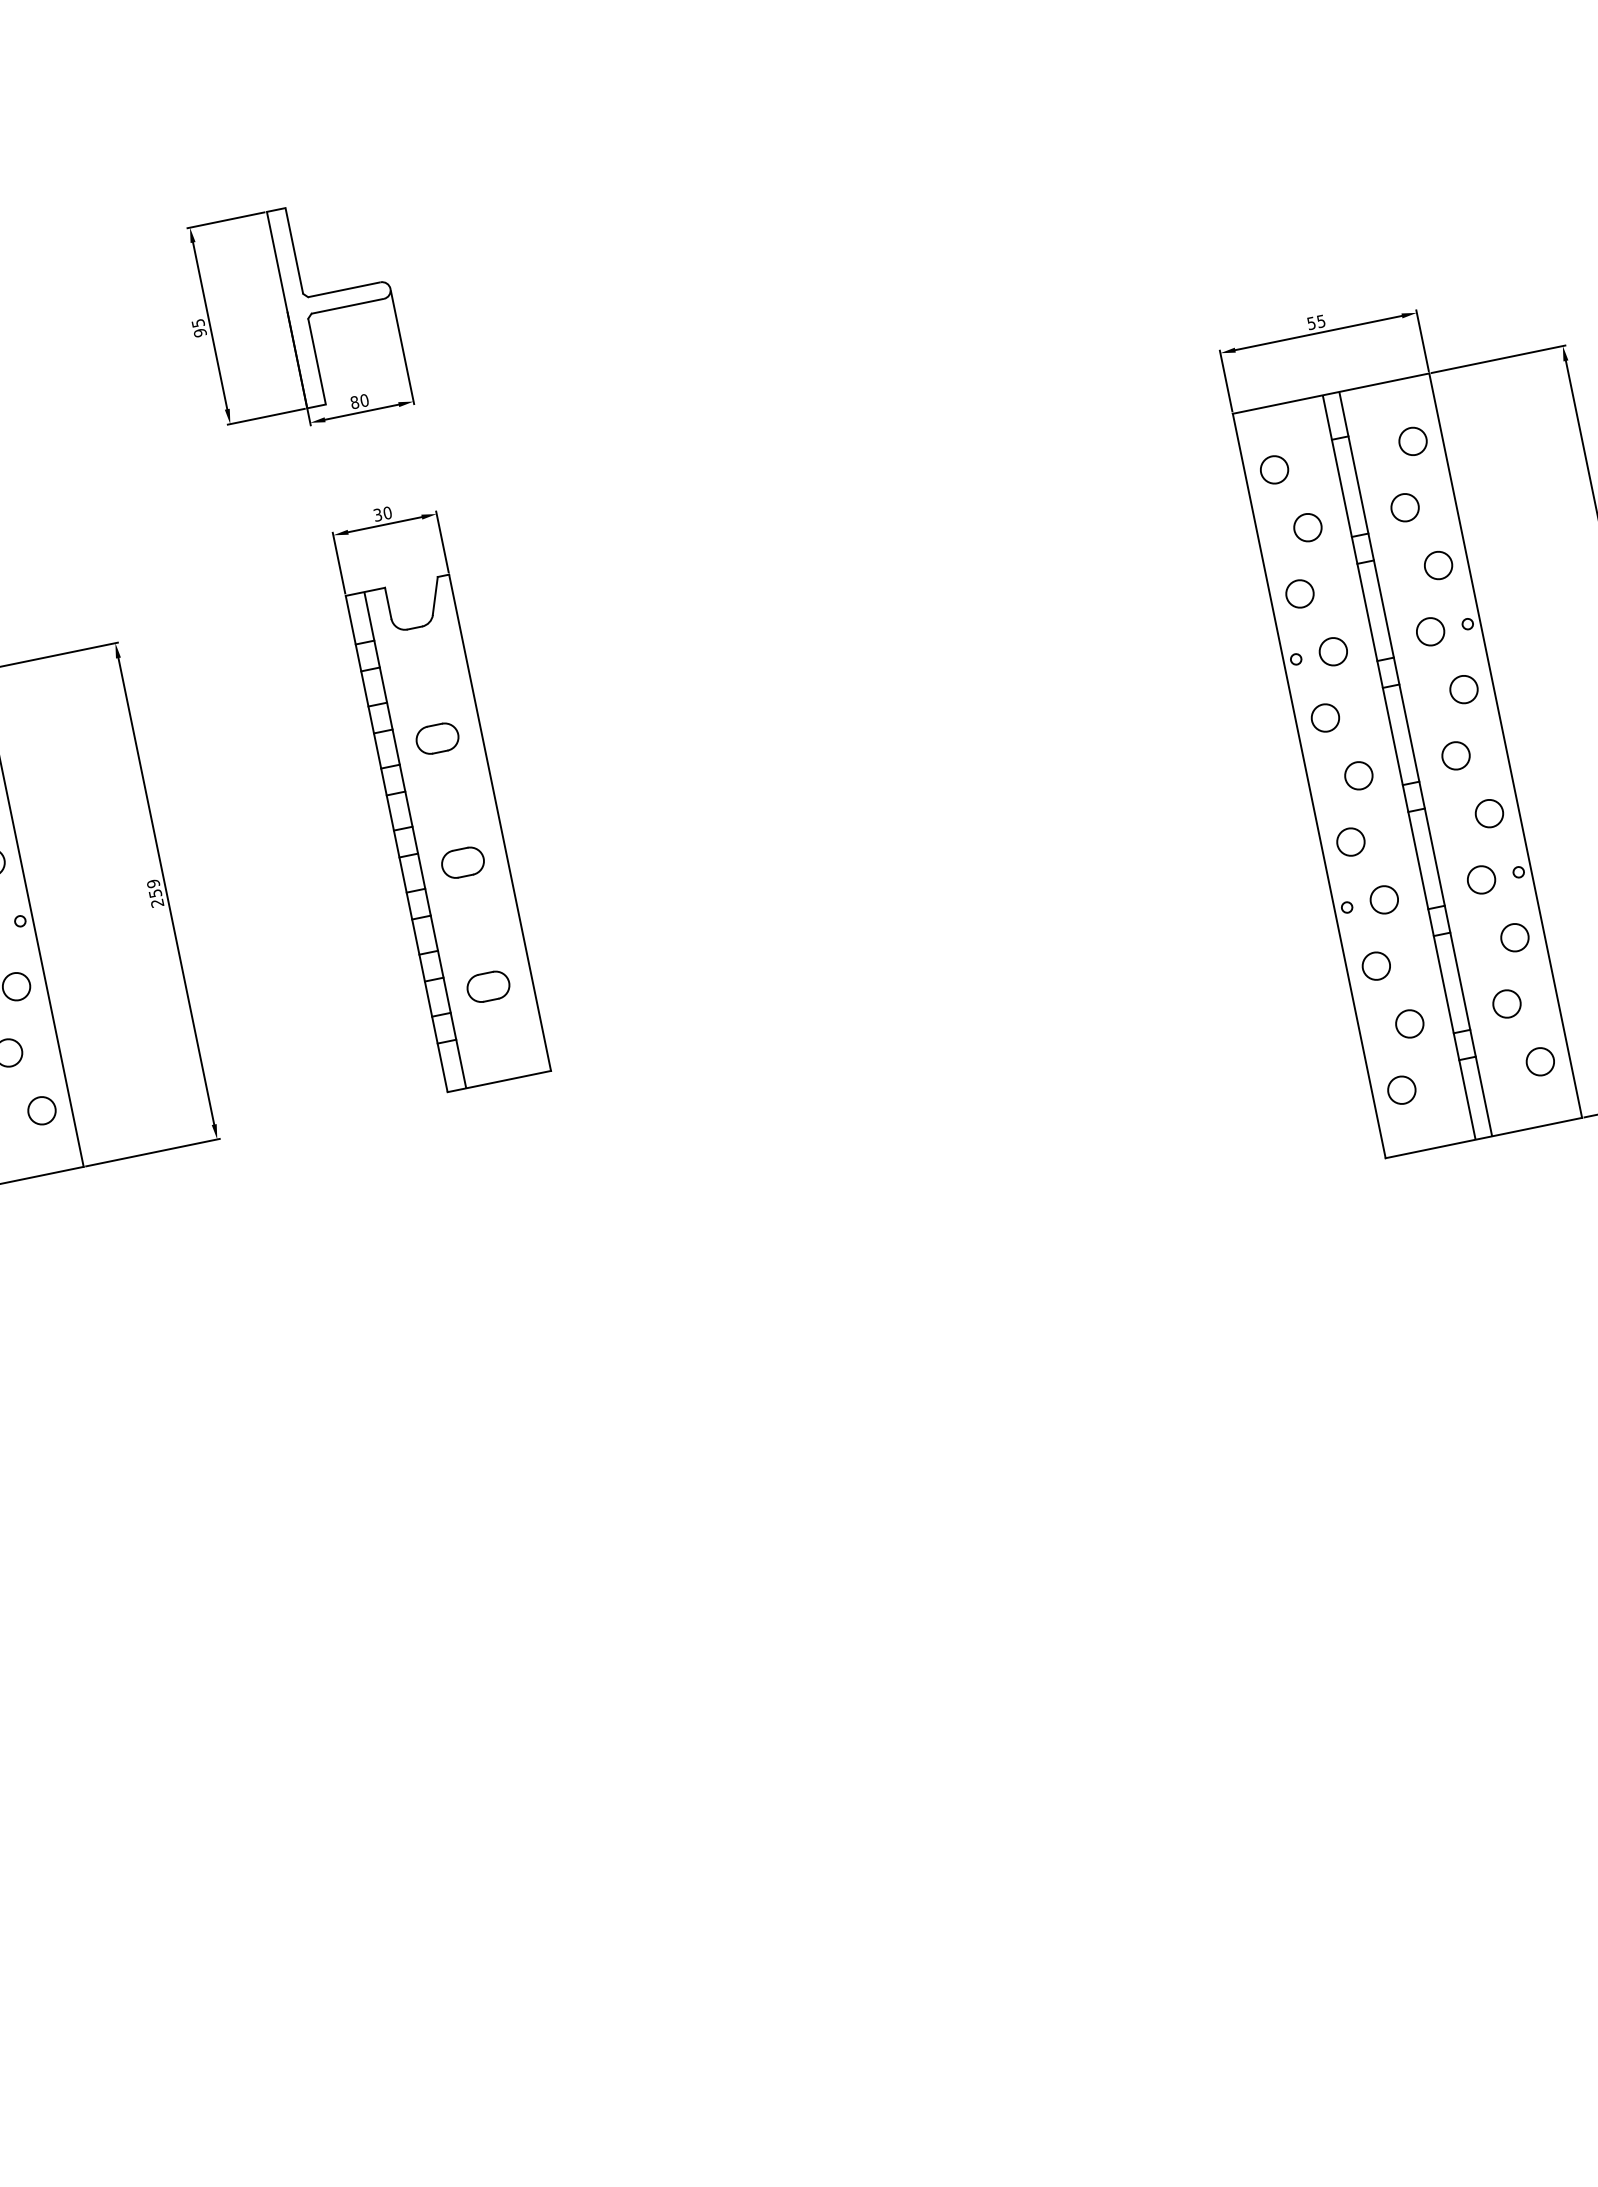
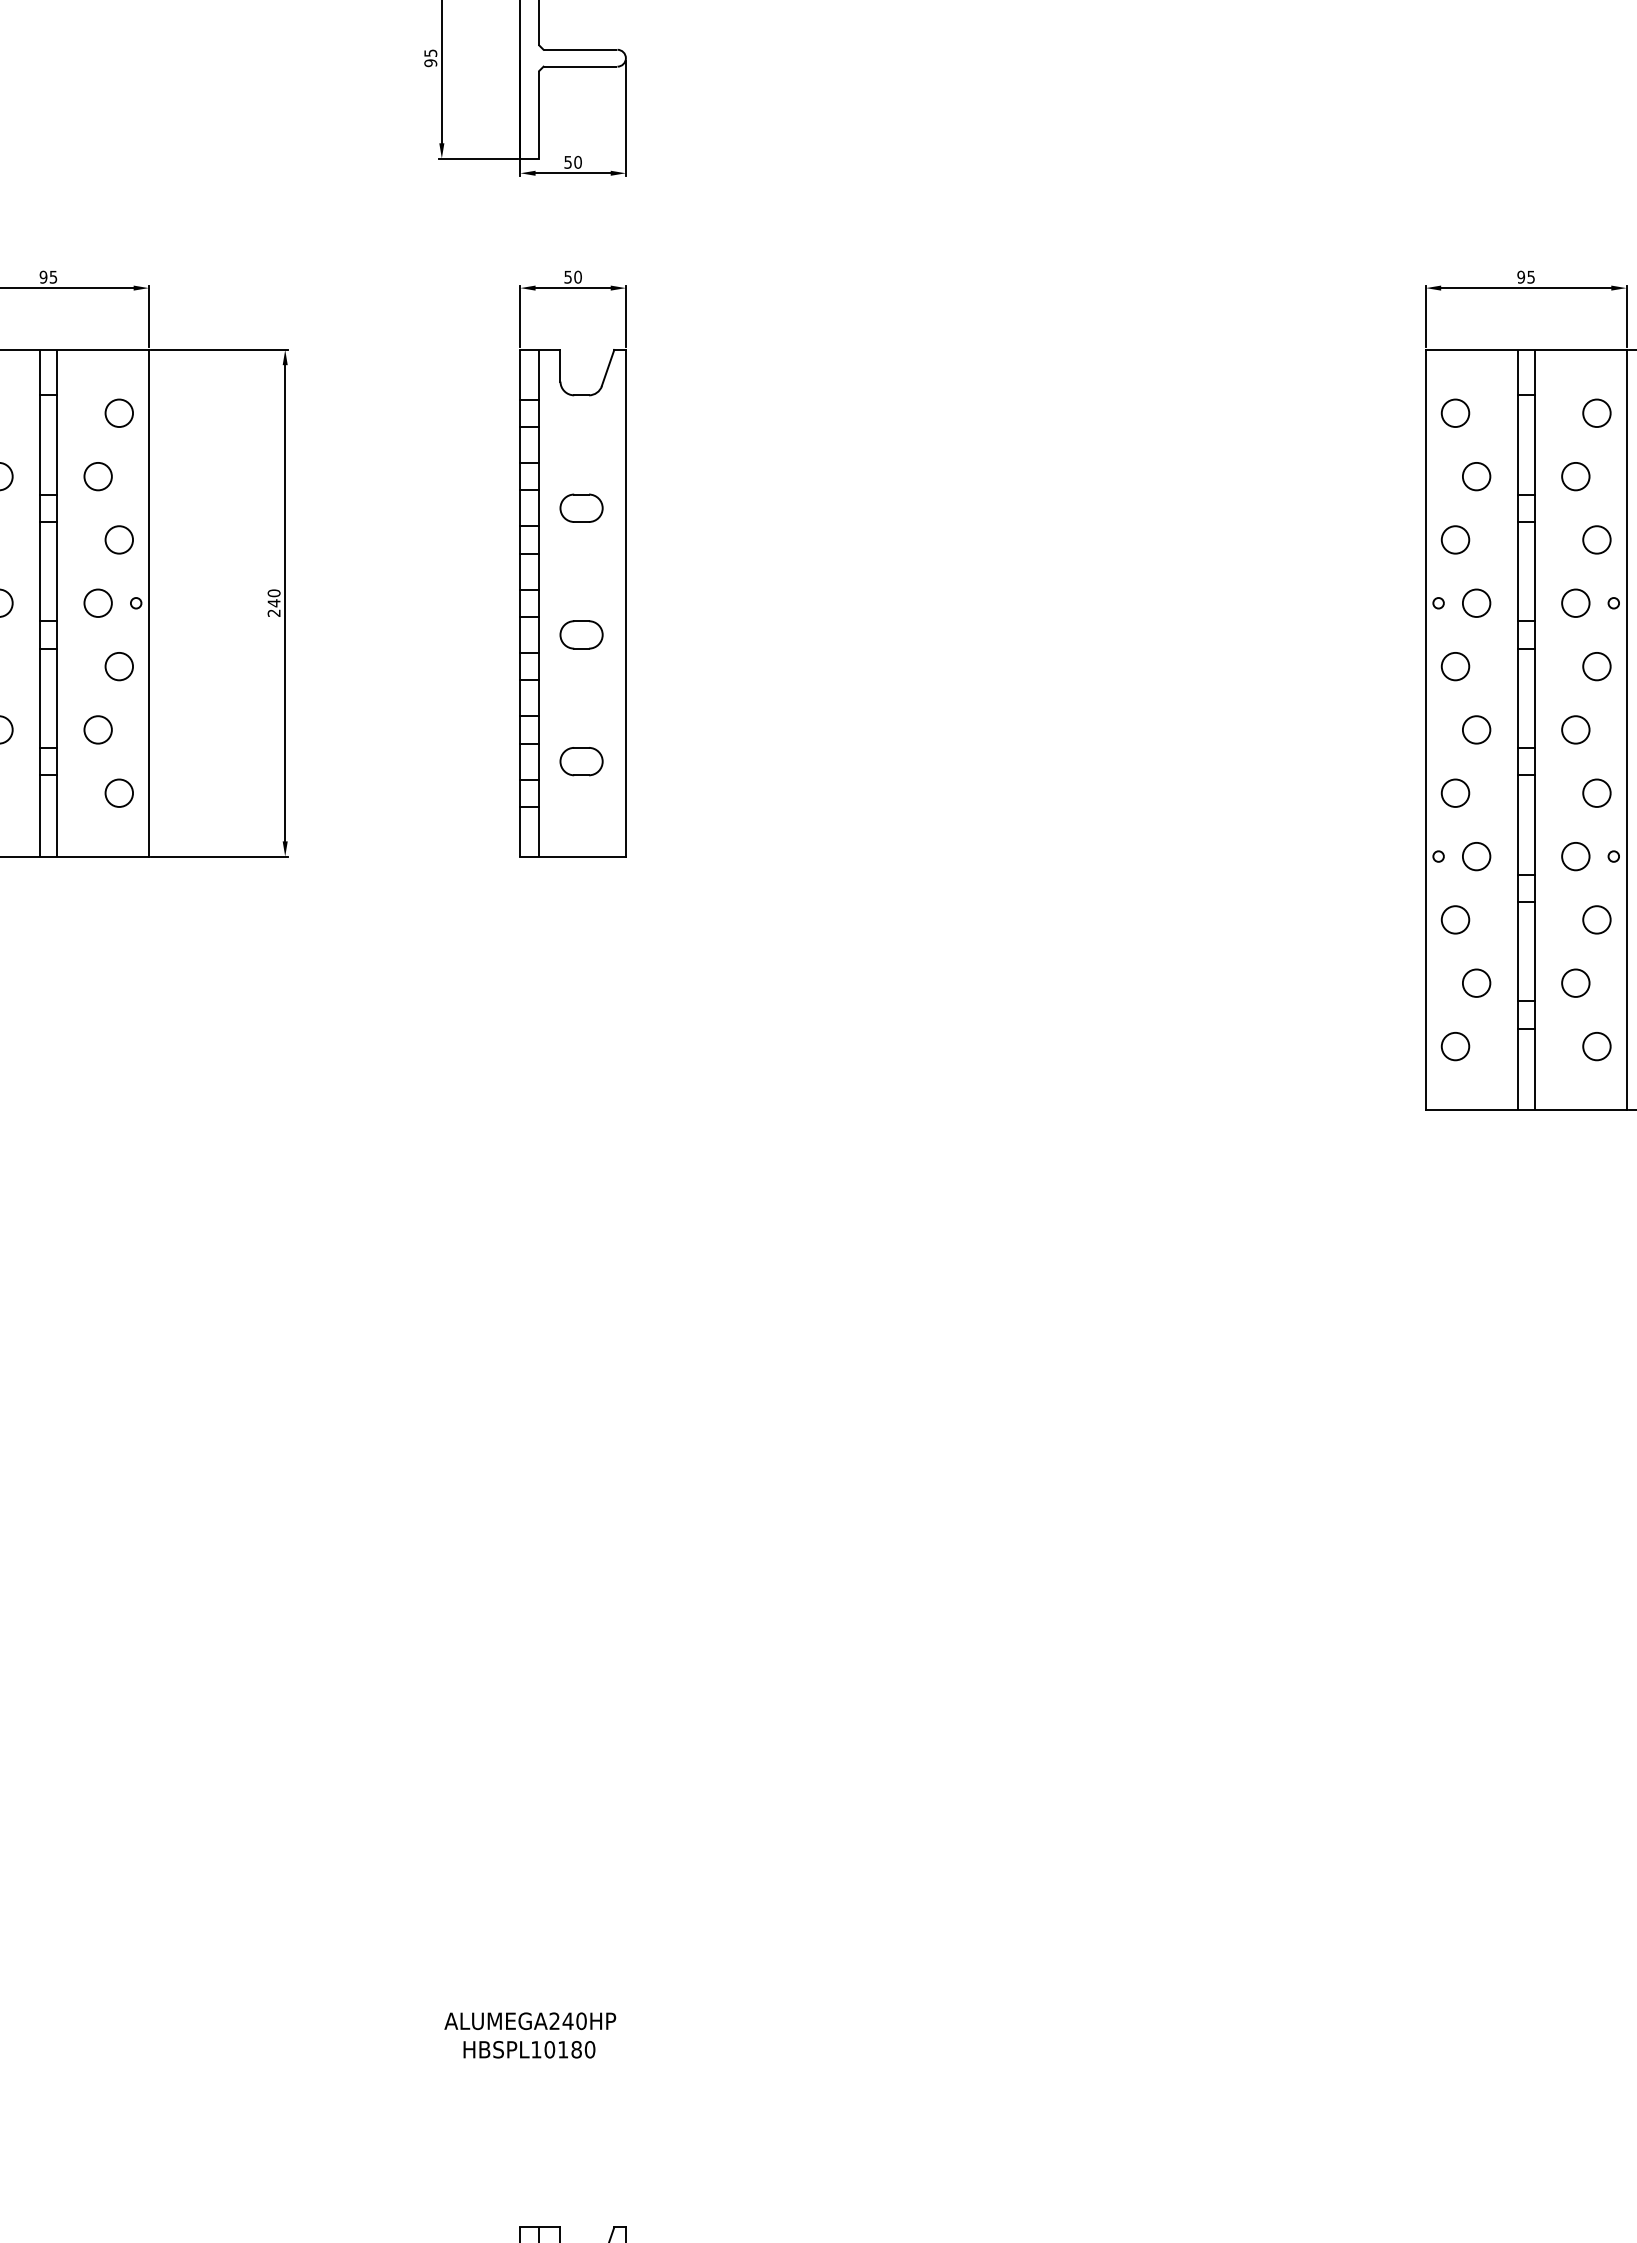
text: (1311, 322) -> (1521, 276), 55 -> 95
text: (354, 401) -> (567, 161), 80 -> 50
text: (377, 514) -> (567, 276), 30 -> 50
text: (153, 888) -> (273, 598), 259 -> 240

